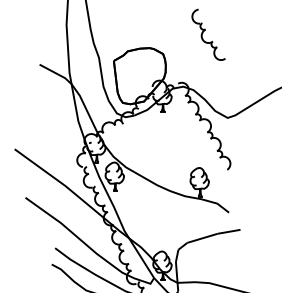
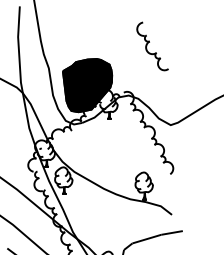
fill: (139, 76) -> (87, 85), added

